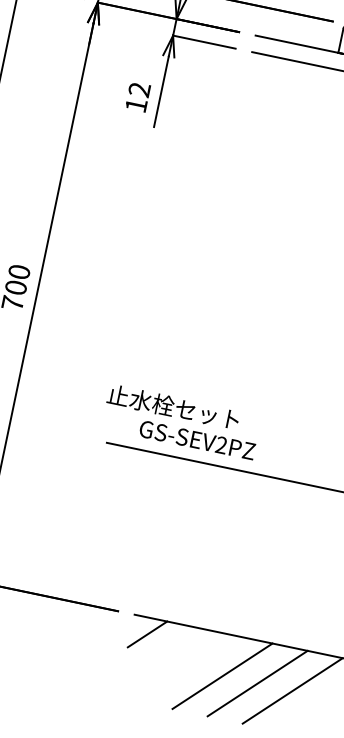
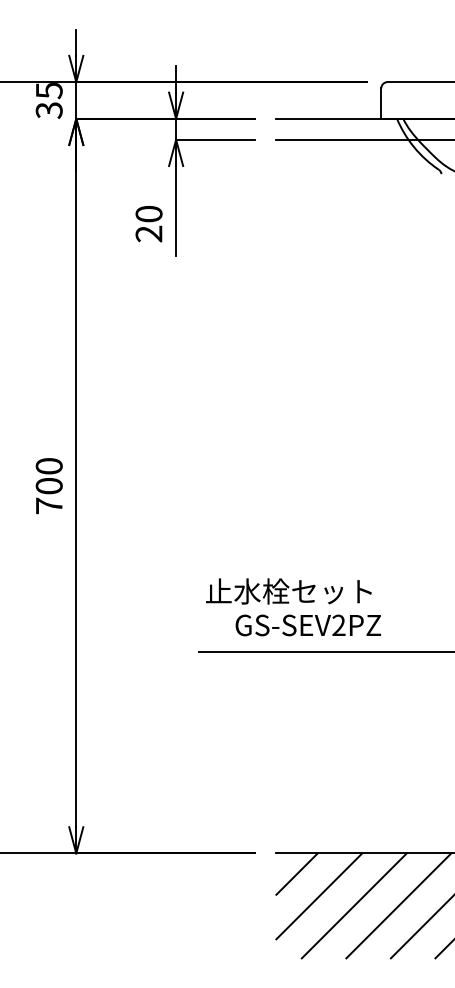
text: (137, 97) -> (148, 224), 12 -> 20
text: (173, 407) -> (288, 591), moved
line: (161, 655) -> (319, 896), added
line: (186, 668) -> (353, 905), added

